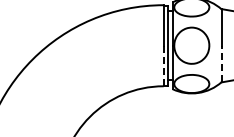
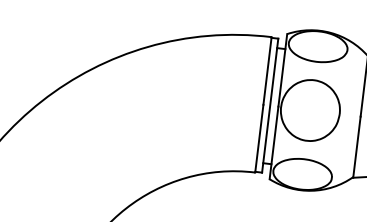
line: (221, 63) -> (356, 146), dashed -> solid
line: (163, 65) -> (259, 137), dashed -> solid

